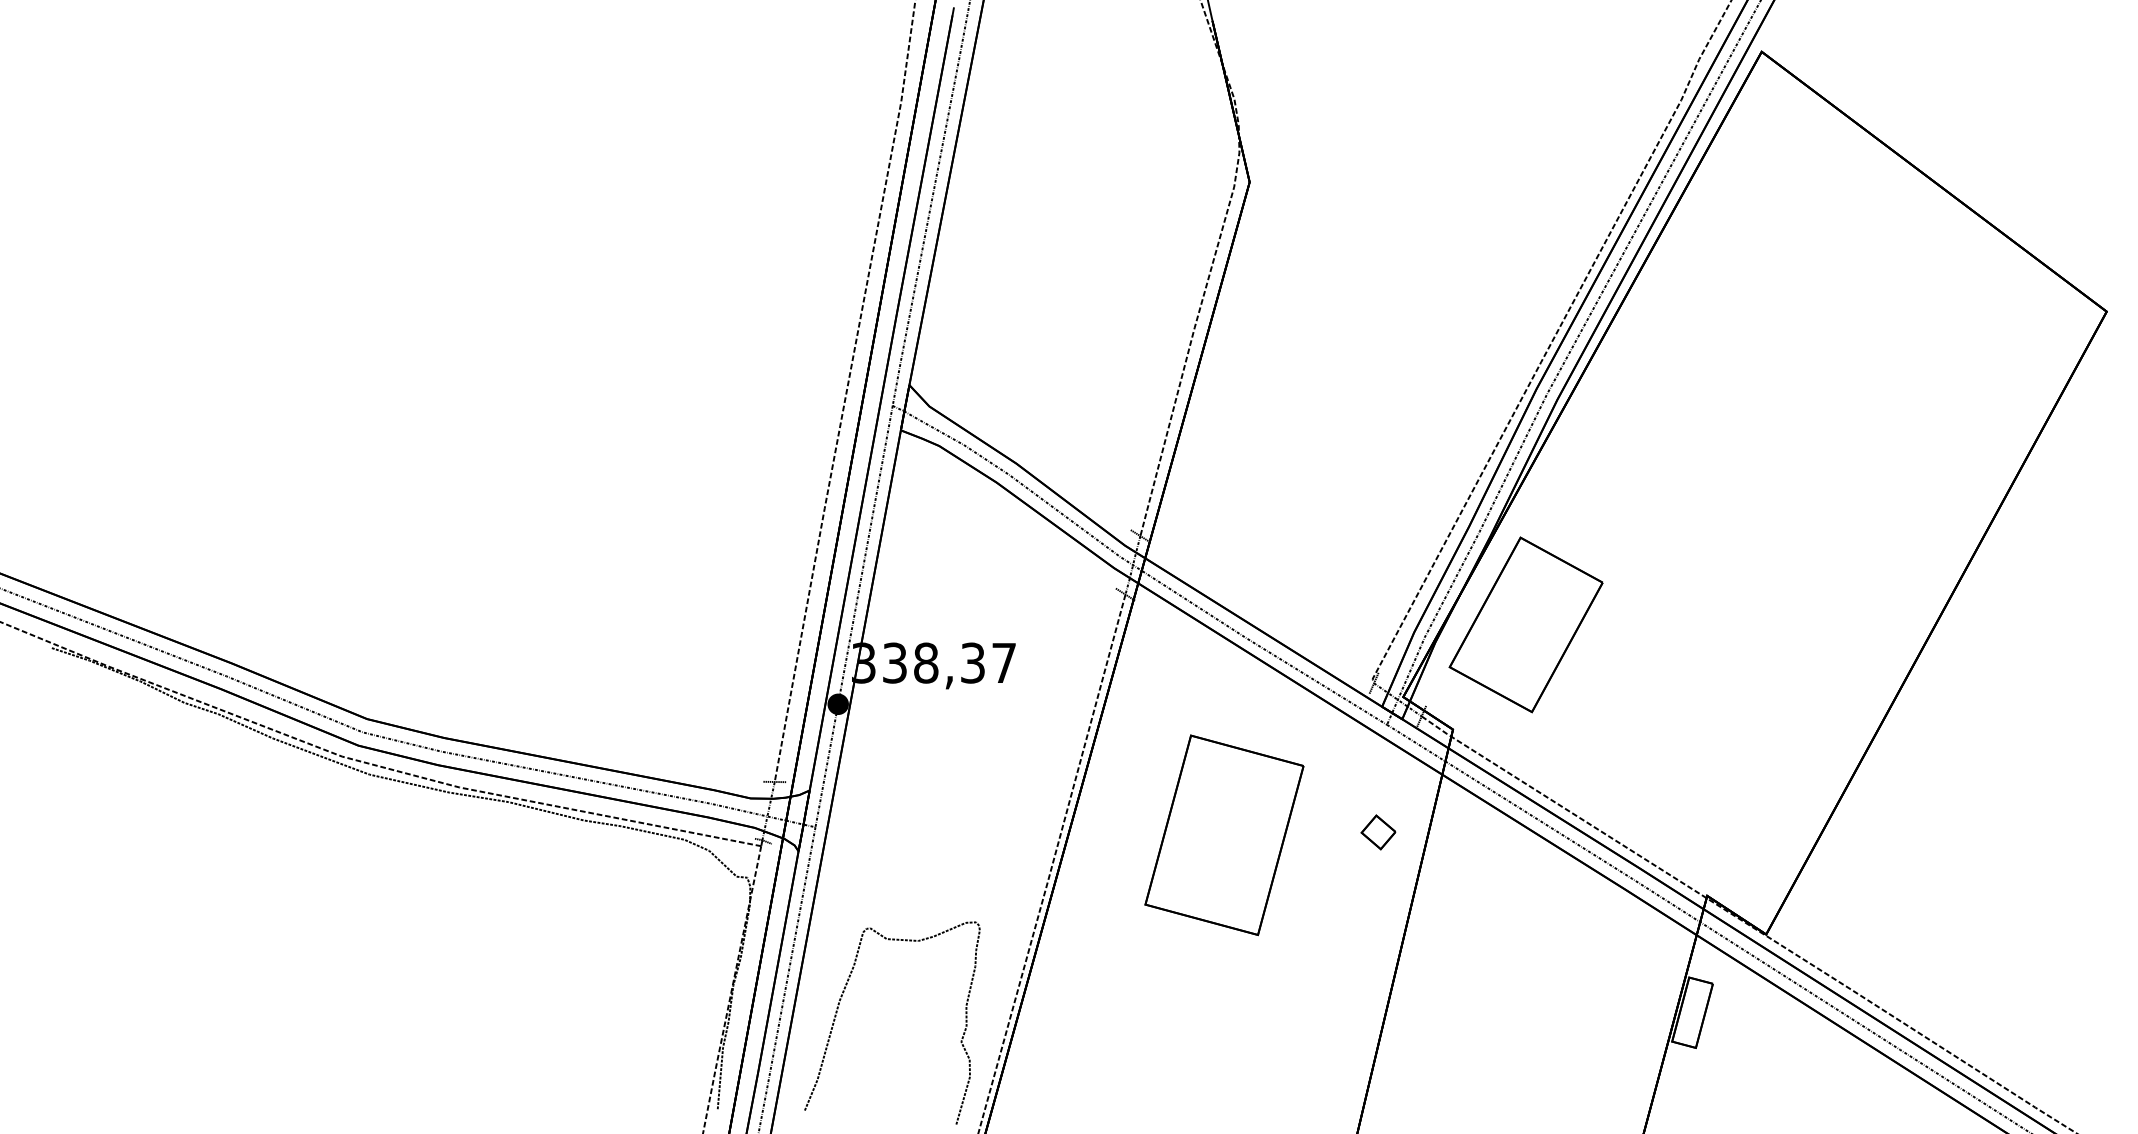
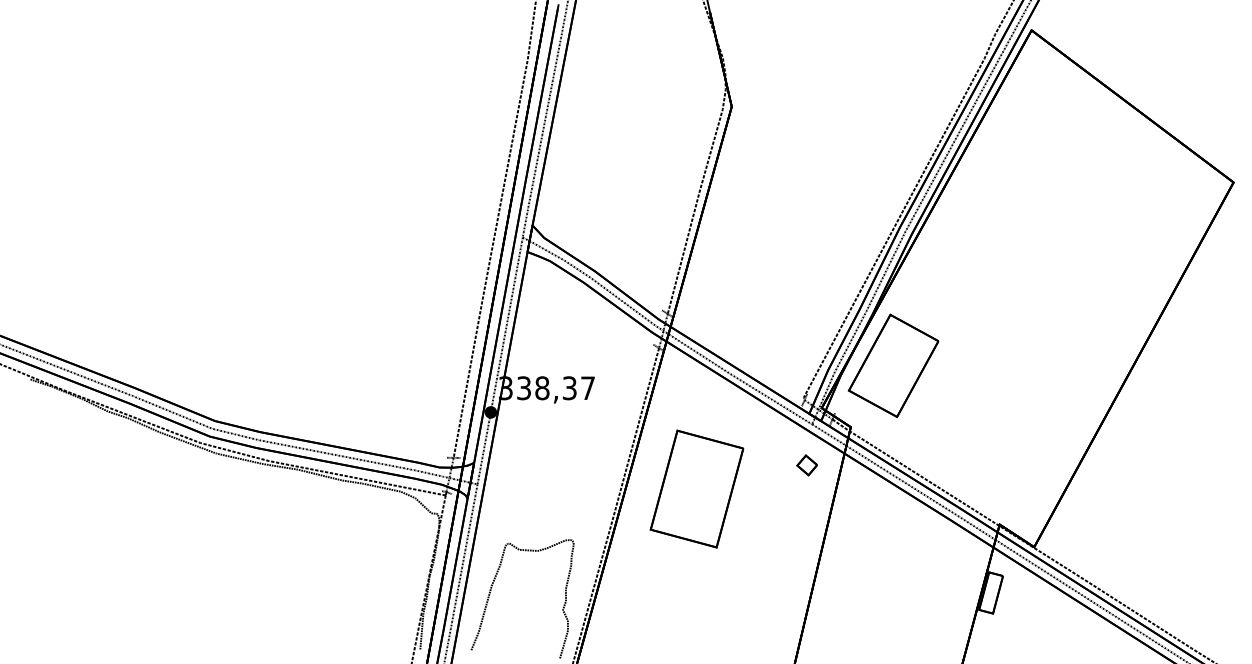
part: (1377, 832) -> (806, 465), moved
part: (1223, 834) -> (696, 488), moved

